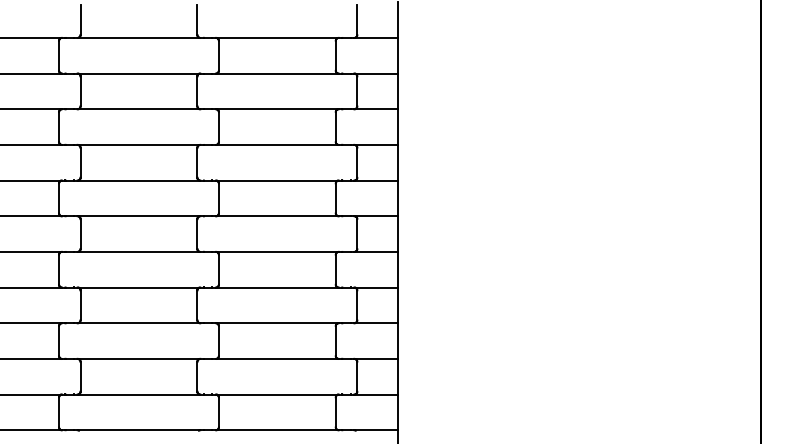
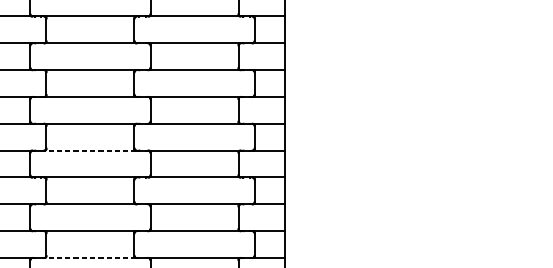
line: (138, 251) -> (90, 150), solid -> dashed
line: (138, 394) -> (90, 257), solid -> dashed

